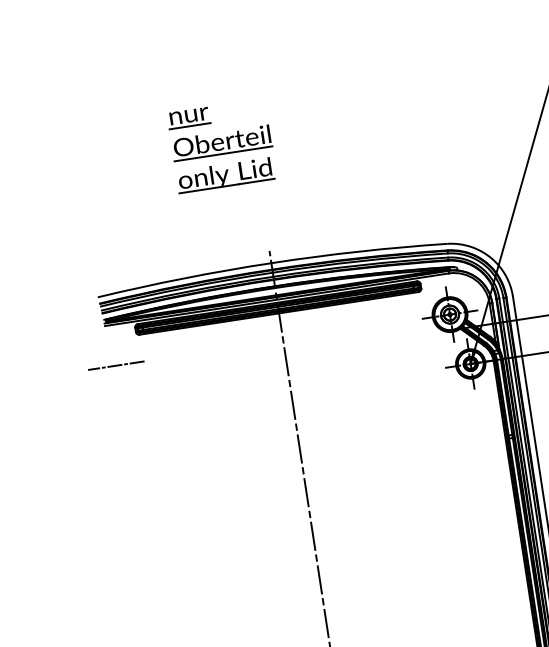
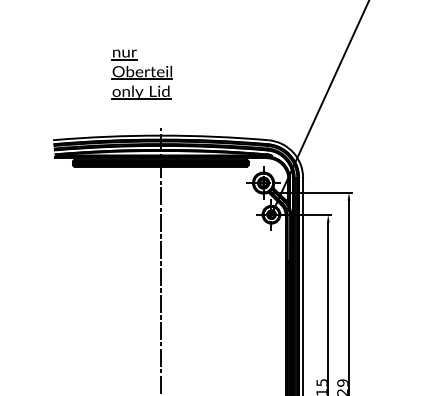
part: (221, 145) -> (141, 74), moved
line: (115, 364) -> (57, 182), removed

